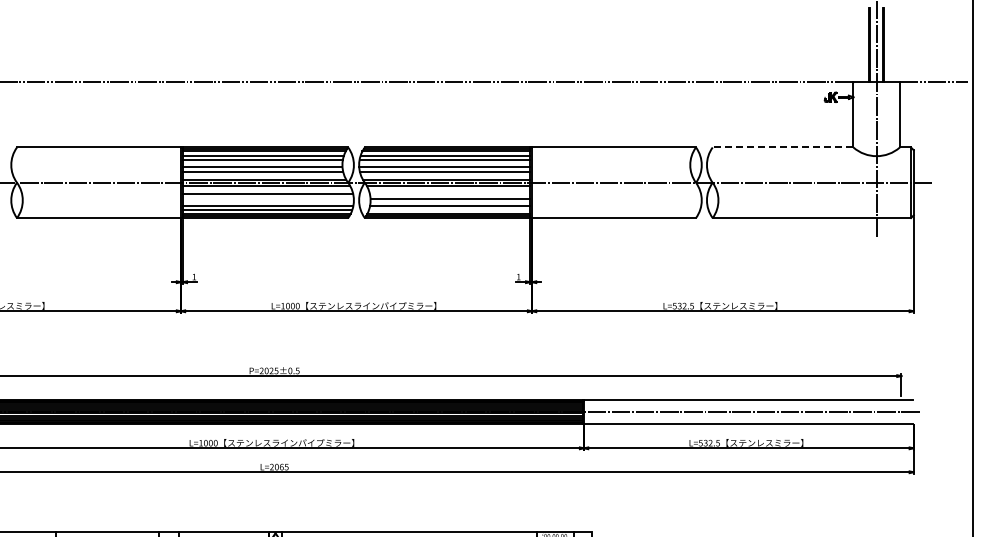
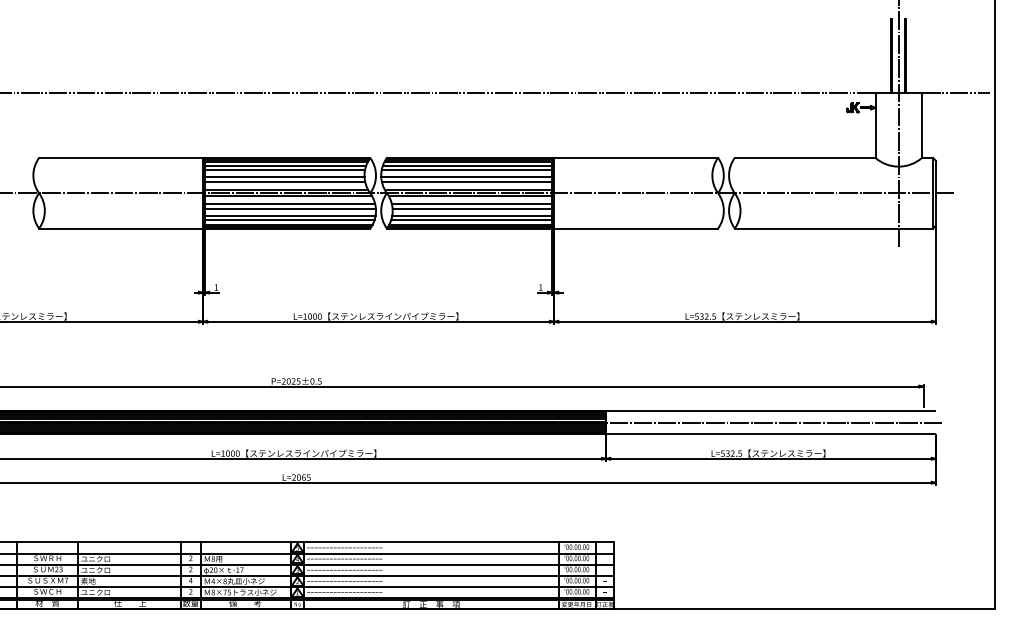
line: (782, 147) -> (804, 157), dashed -> solid
line: (449, 194) -> (471, 204), added
line: (267, 199) -> (289, 209), added
line: (449, 210) -> (471, 220), added

